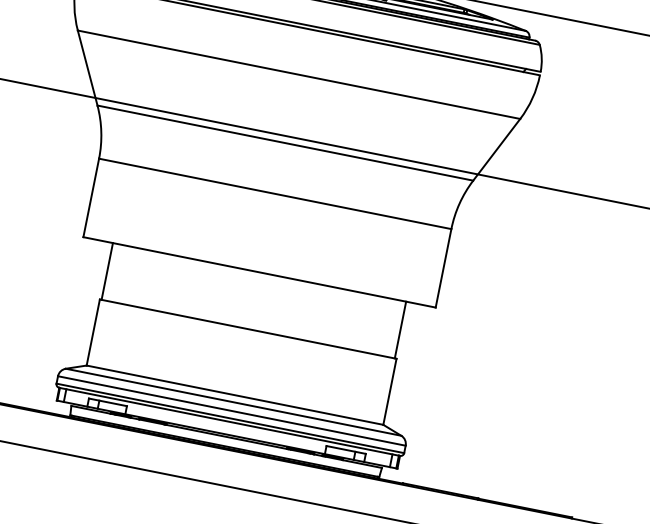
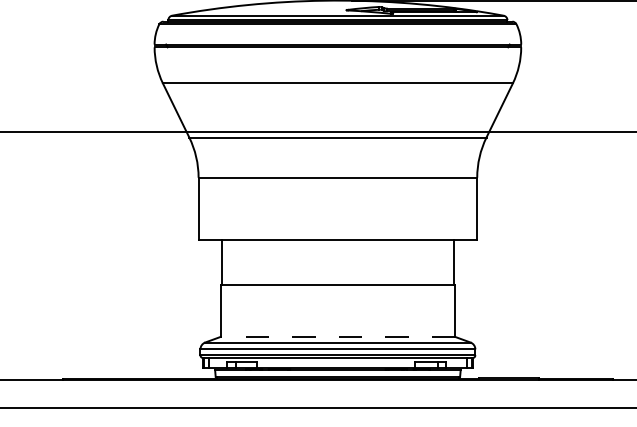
line: (234, 394) -> (337, 336), solid -> dashed

